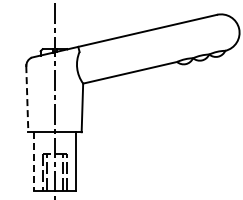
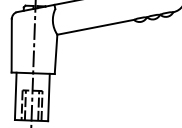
line: (27, 99) -> (11, 46), dashed -> solid
line: (34, 161) -> (15, 96), dashed -> solid

